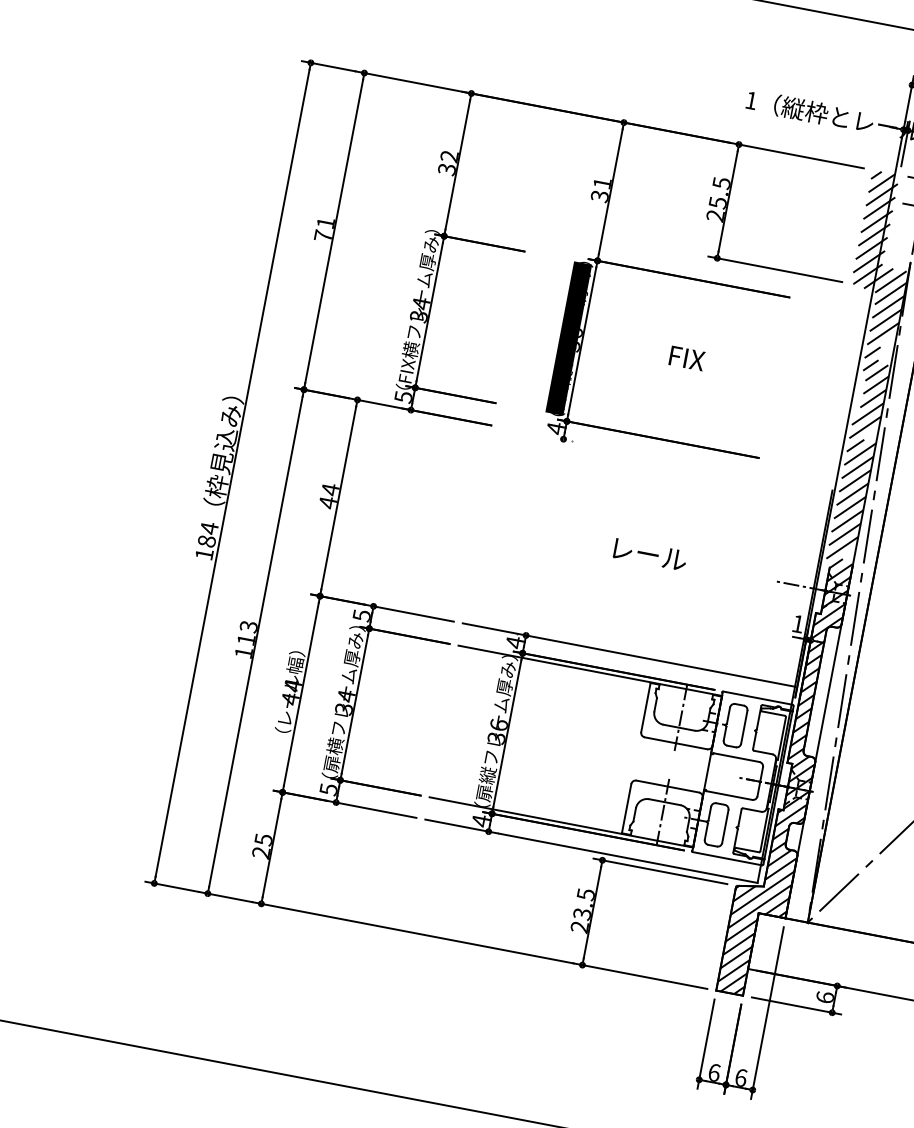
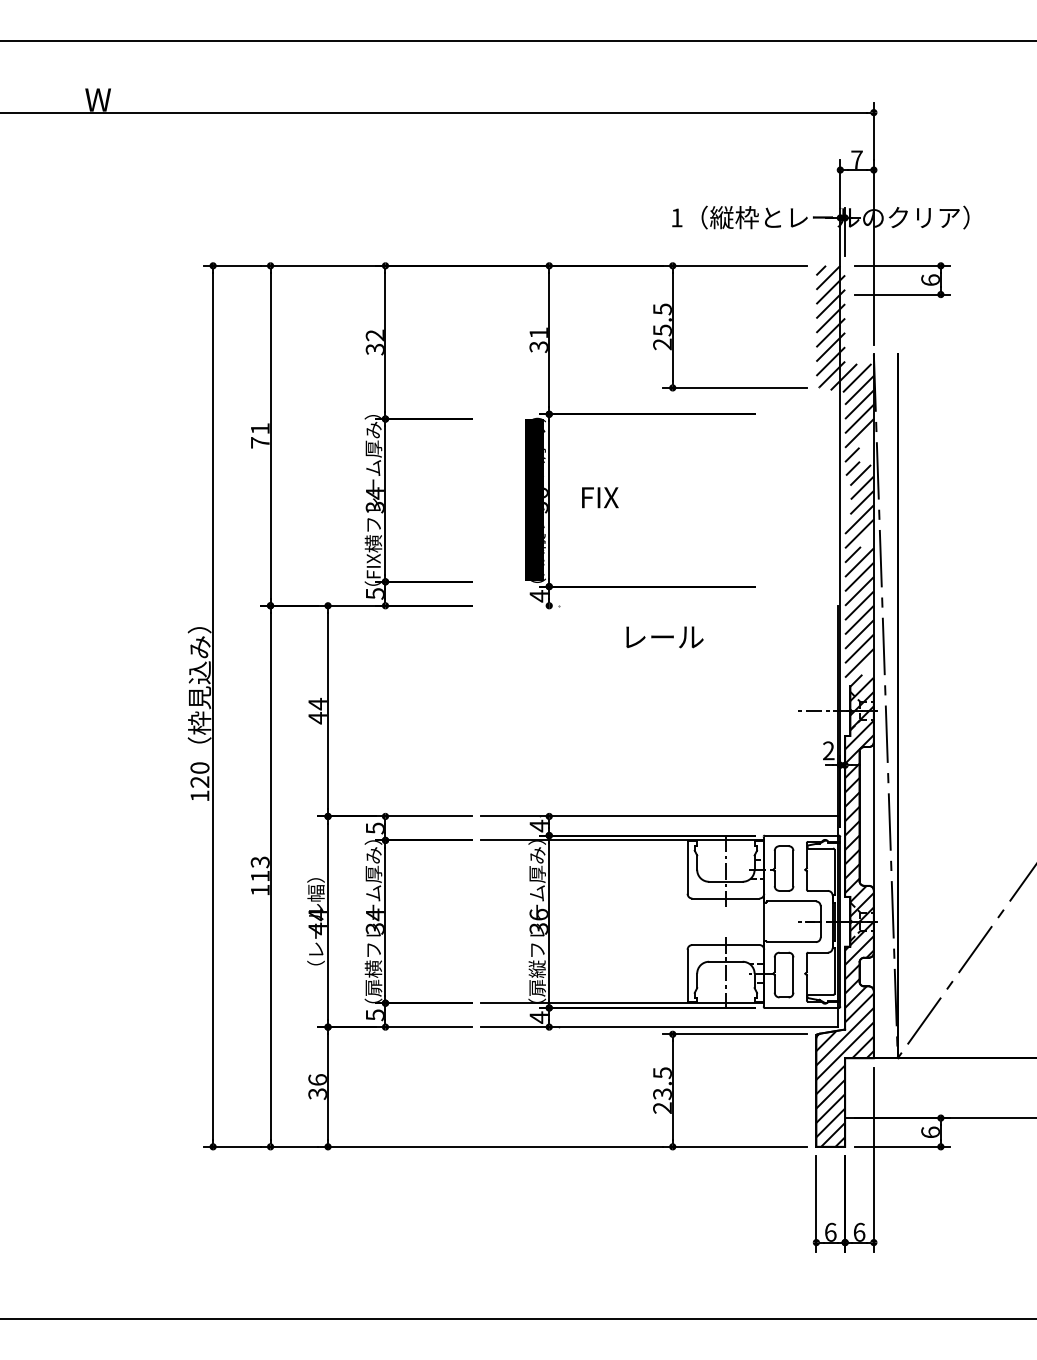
text: (687, 358) -> (600, 497), moved
text: (207, 534) -> (199, 774), 184 -> 120
text: (649, 554) -> (664, 637), moved
text: (797, 623) -> (828, 750), 1 -> 2
text: (262, 845) -> (317, 1086), 25 -> 36

